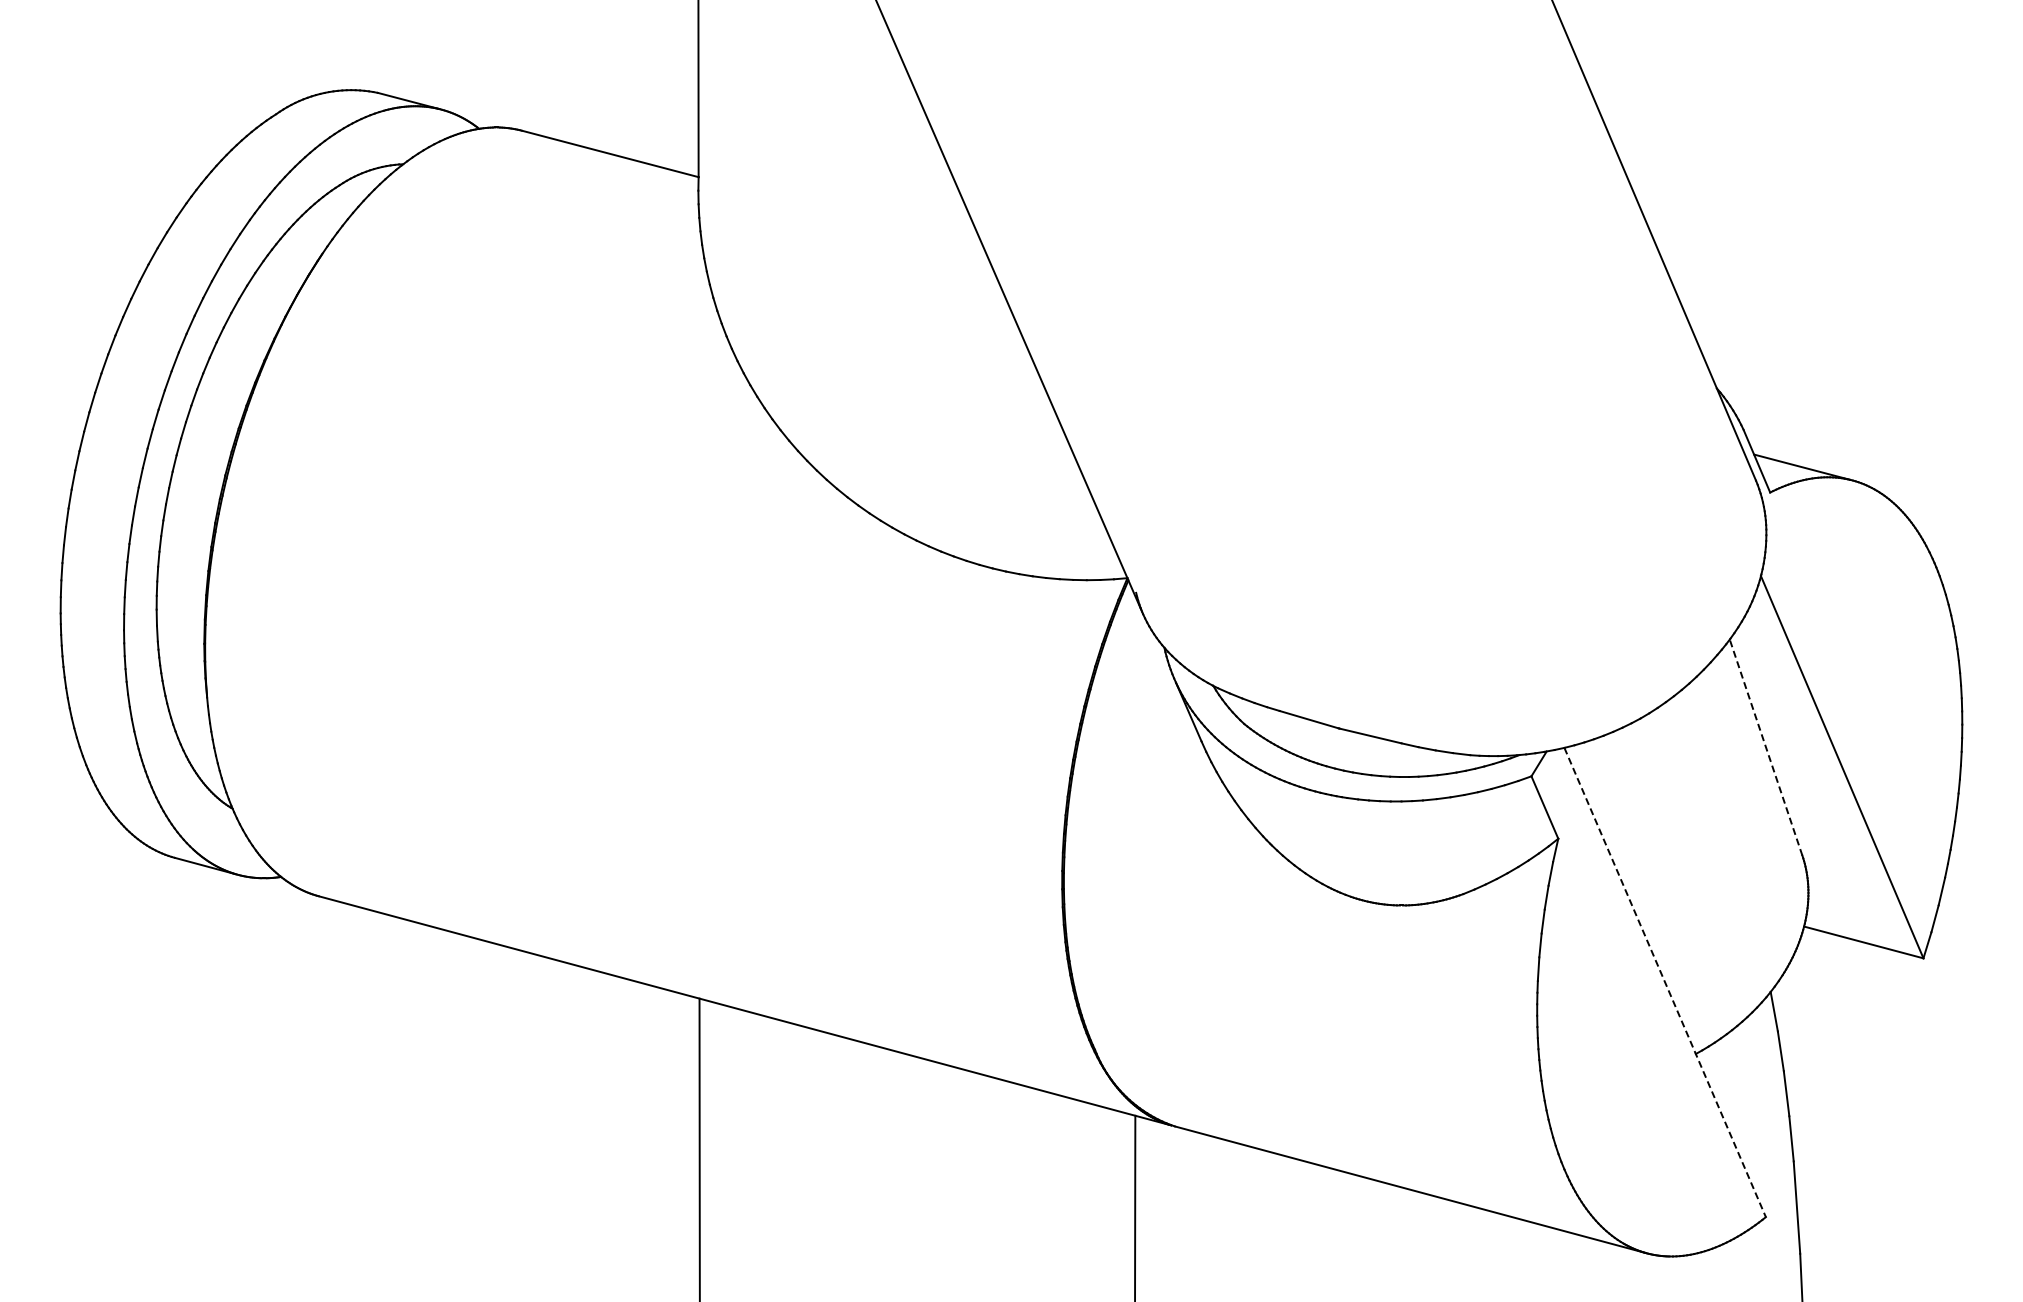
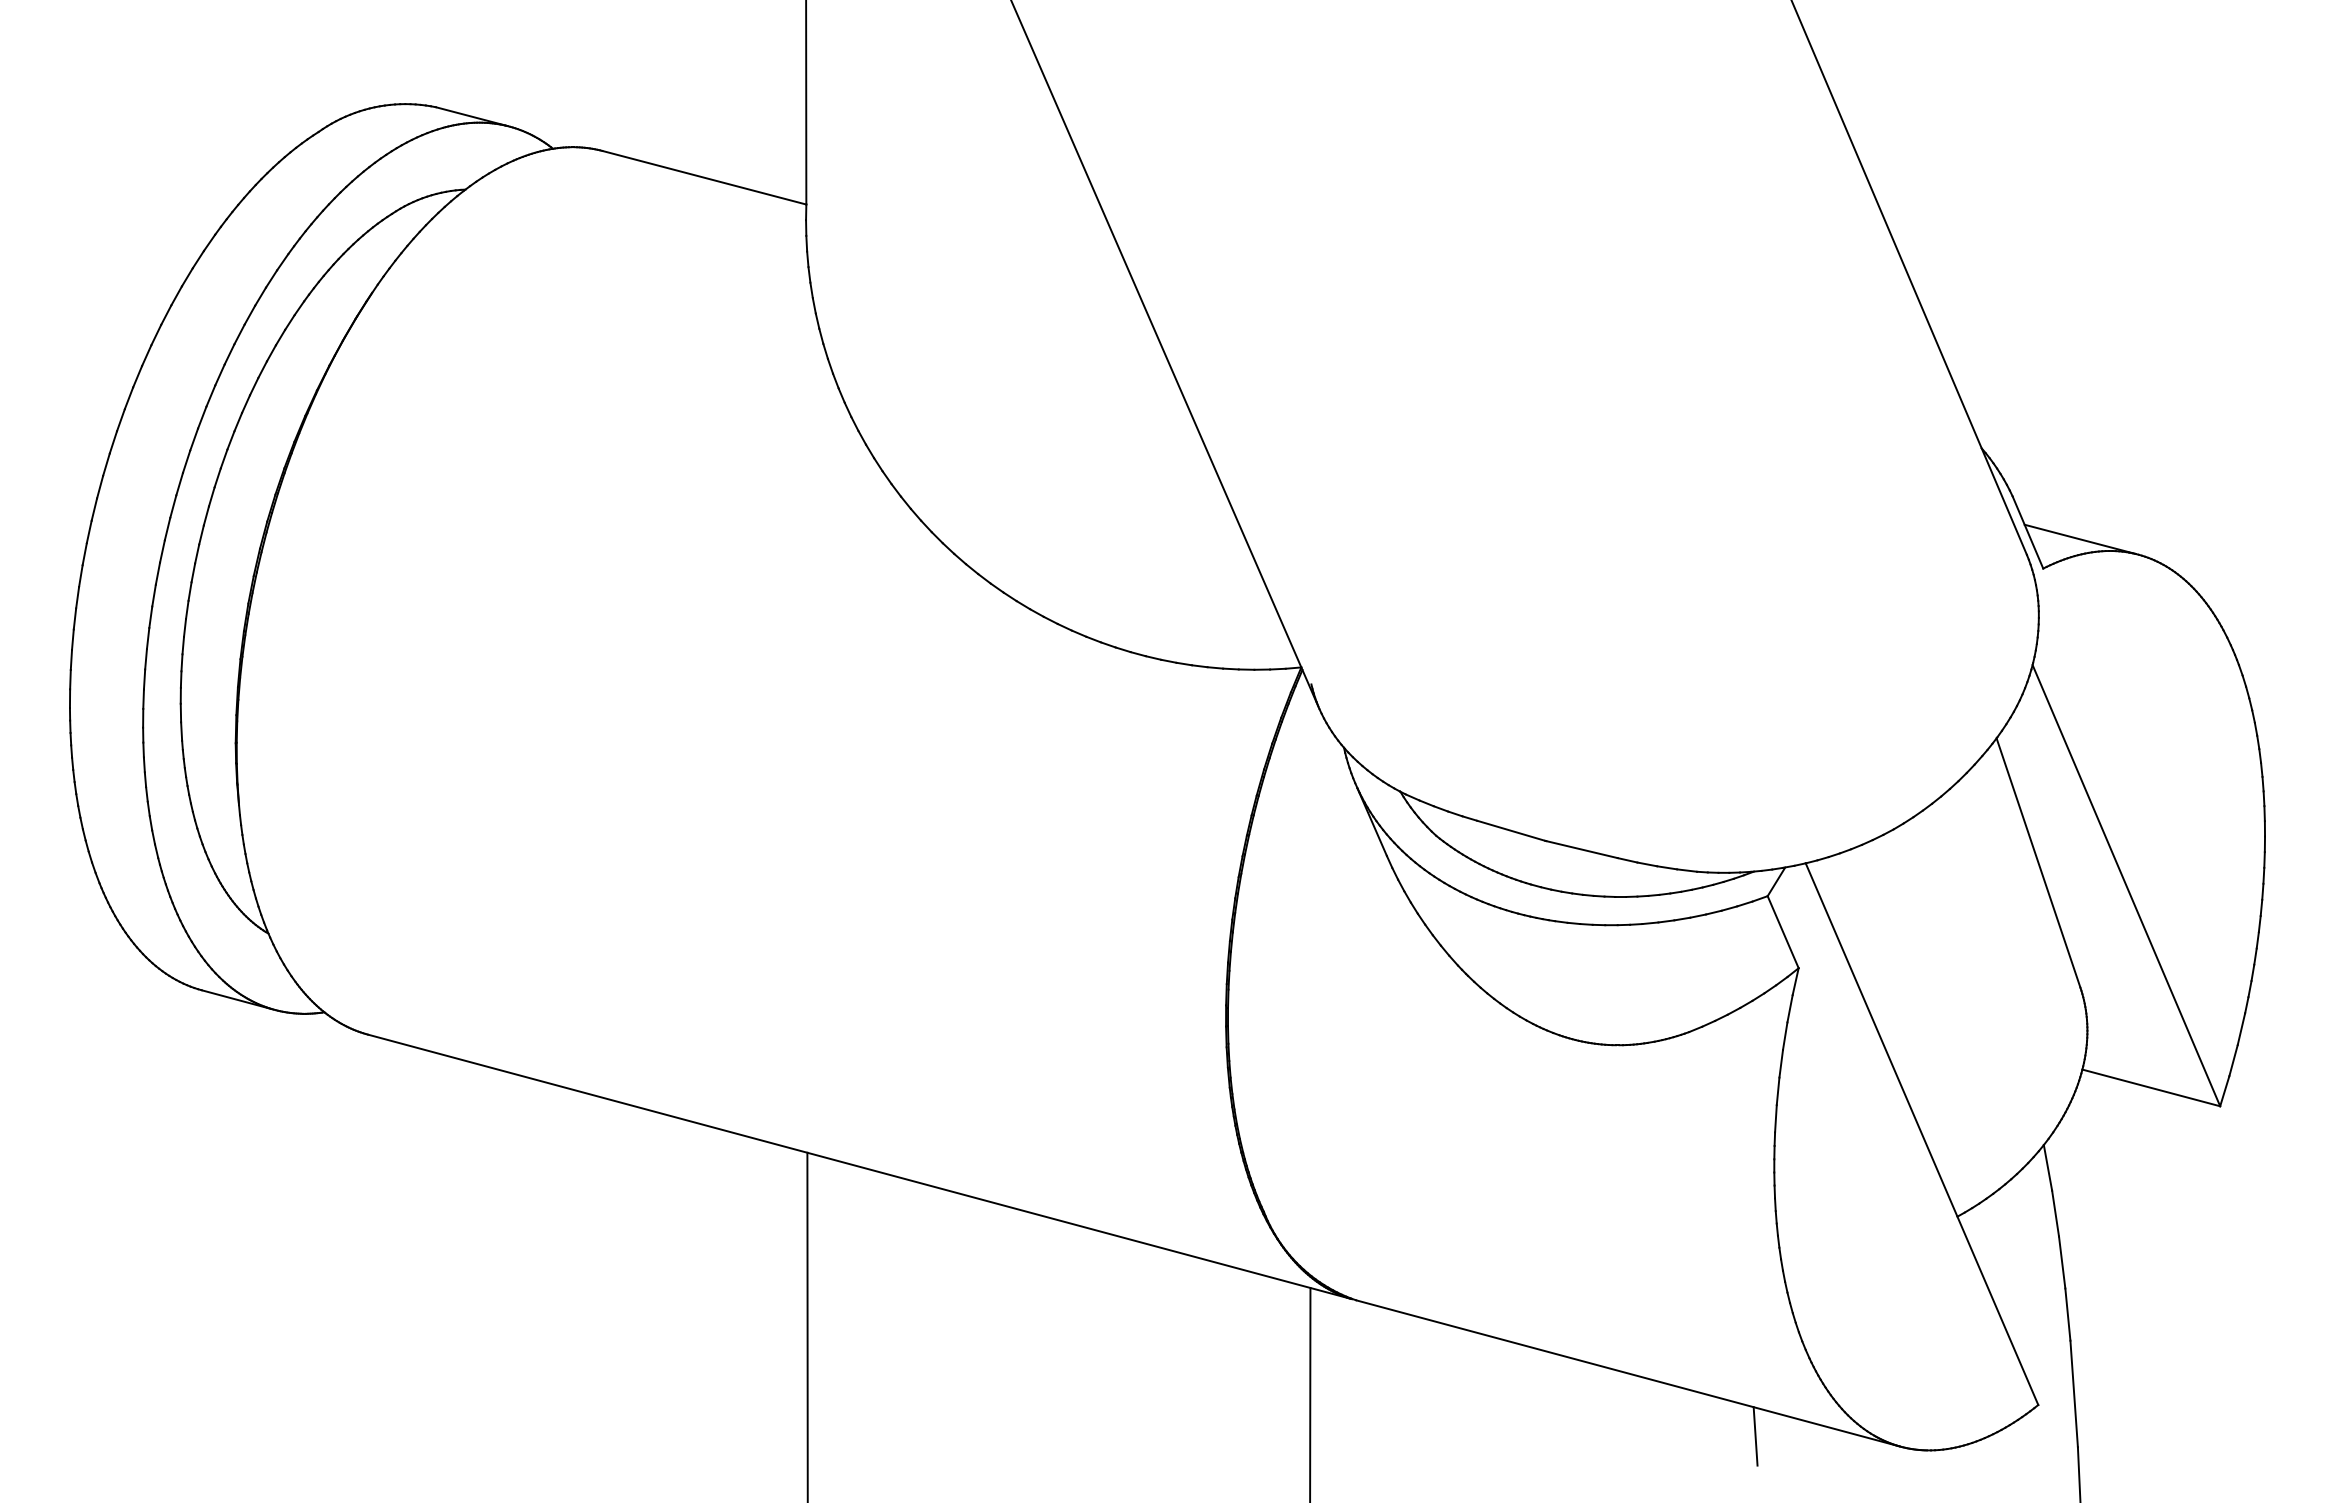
line: (1765, 747) -> (2037, 862), dashed -> solid
line: (1665, 982) -> (1922, 1134), dashed -> solid
line: (1520, 1244) -> (1755, 1436), added

